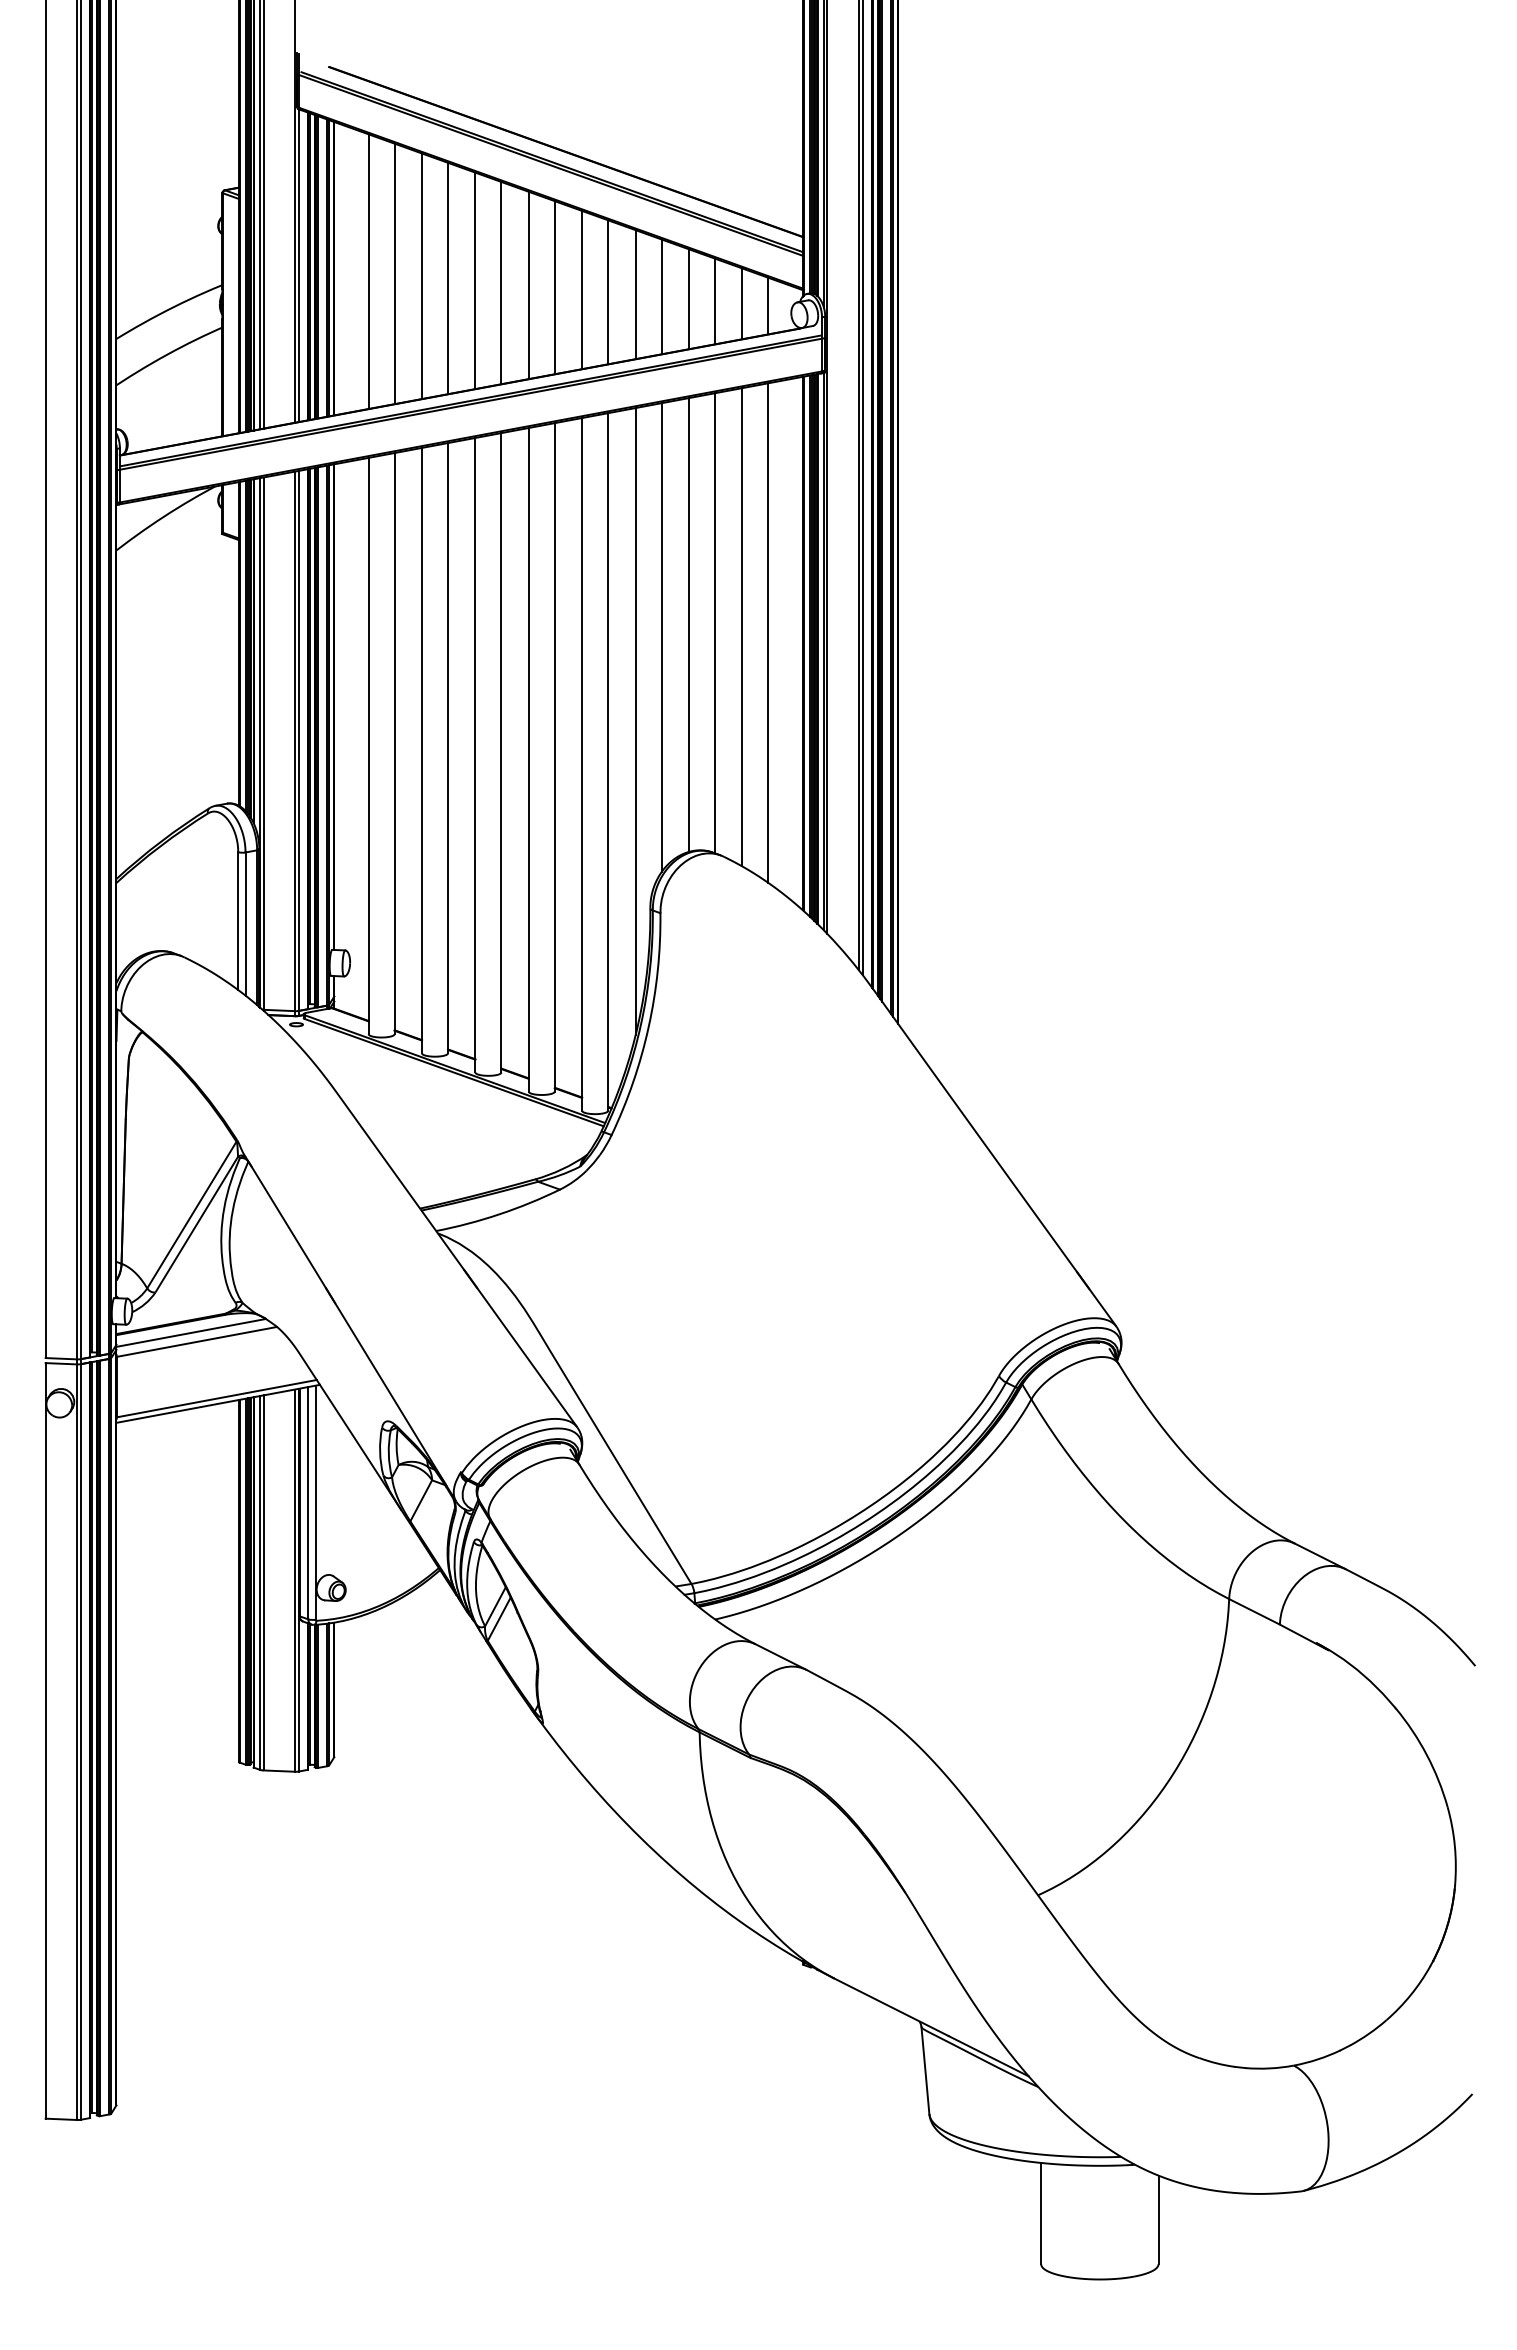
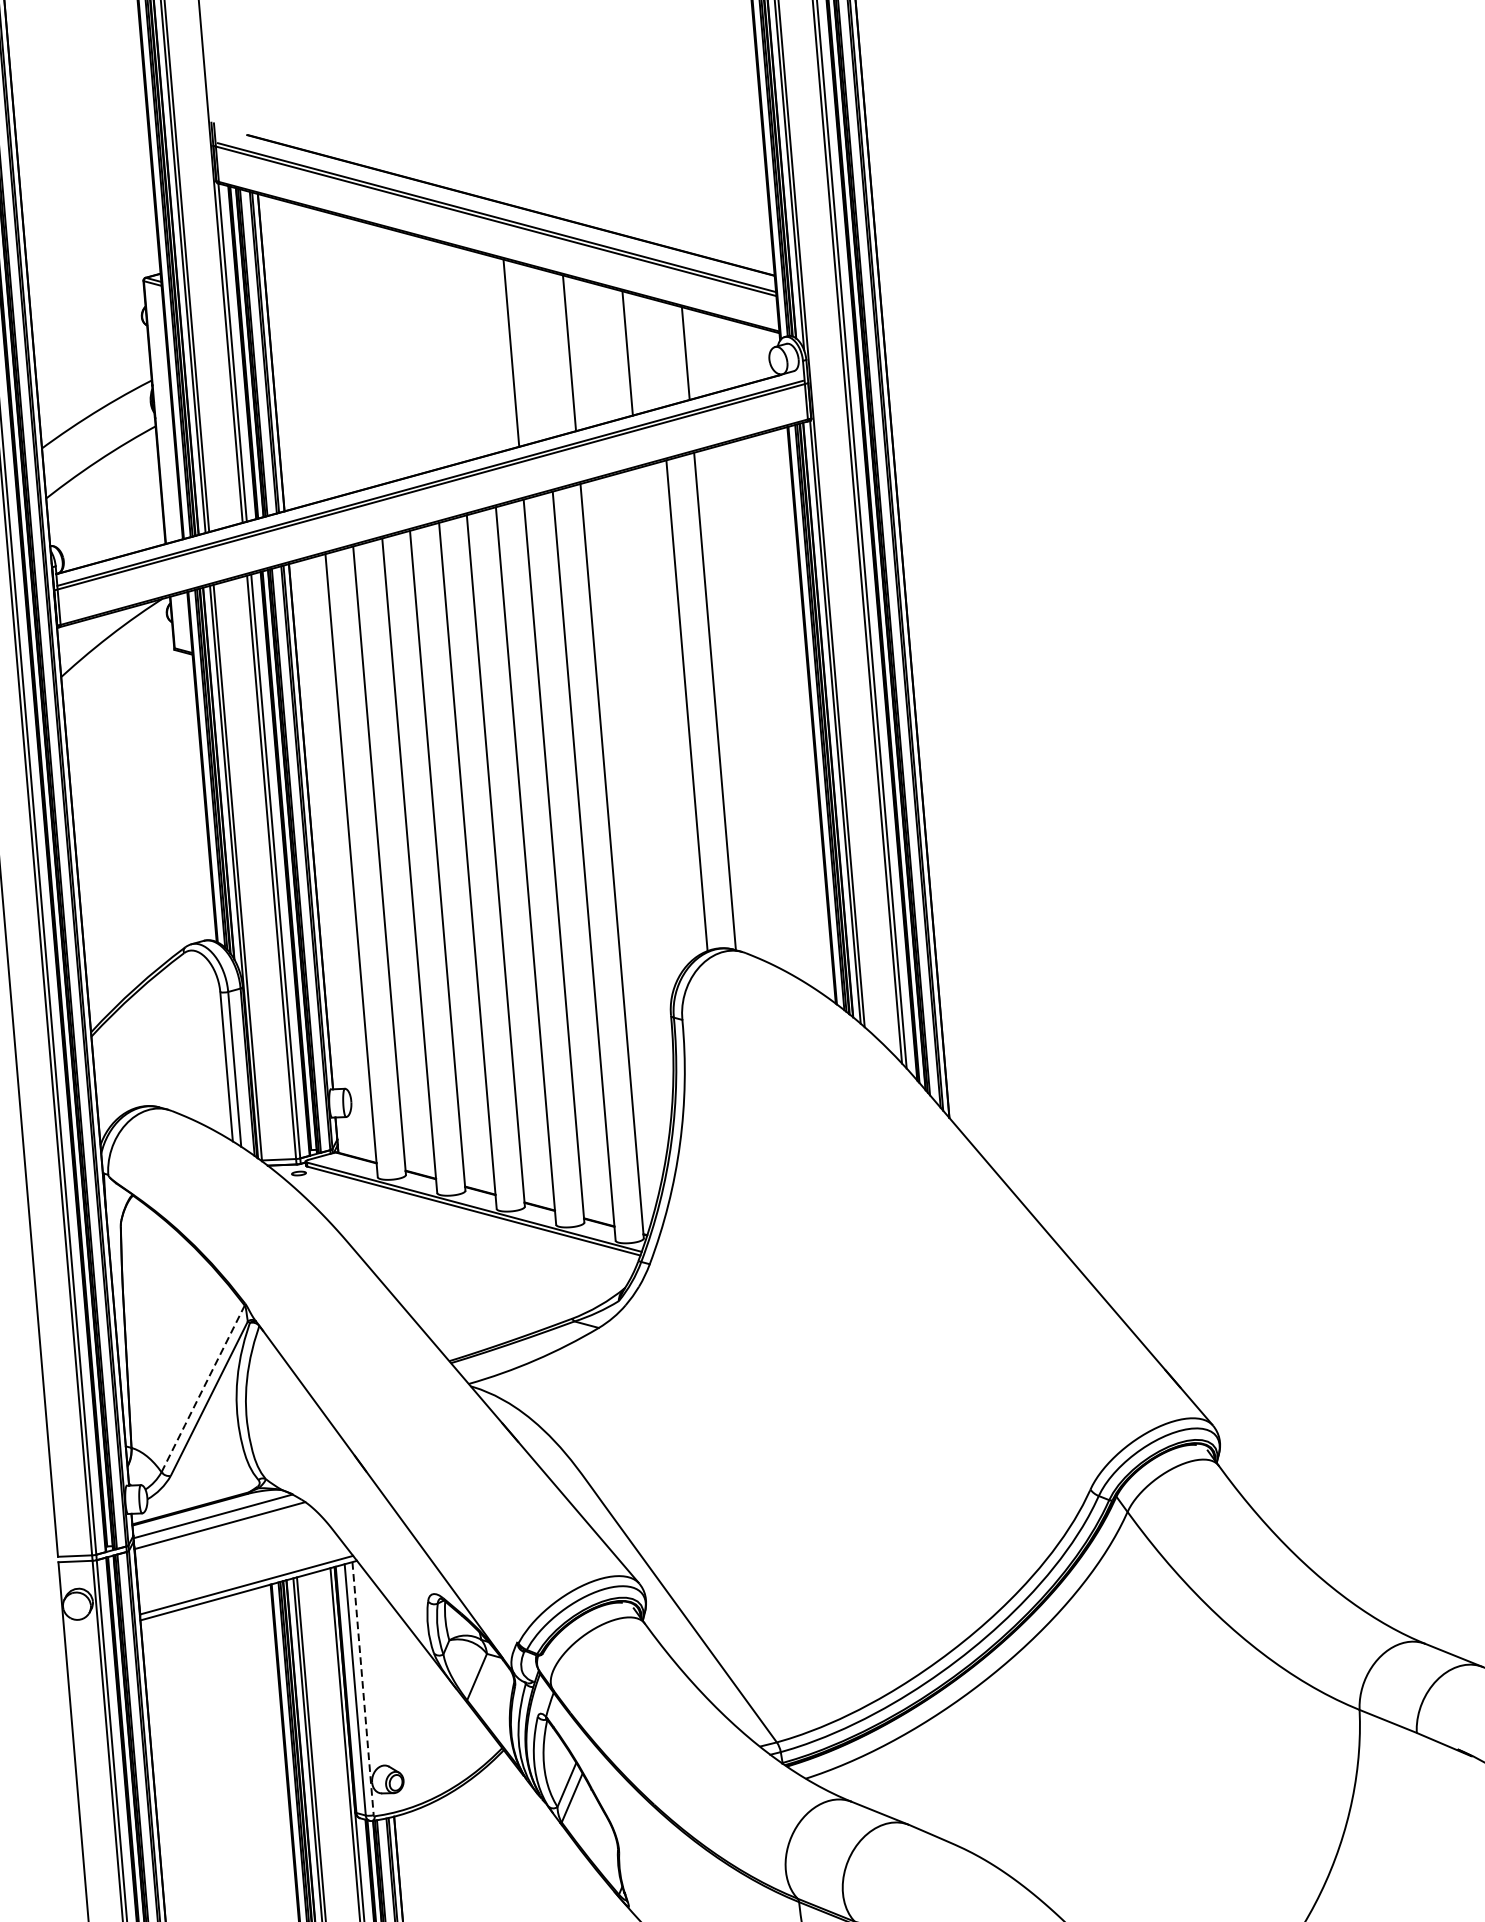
line: (368, 271) -> (308, 352), removed
line: (394, 273) -> (336, 352), removed
line: (421, 276) -> (366, 353), removed
line: (448, 278) -> (395, 352), removed
line: (475, 280) -> (424, 352), removed
line: (501, 283) -> (453, 353), removed
line: (528, 285) -> (482, 353), removed
line: (582, 289) -> (541, 352), removed
line: (635, 294) -> (599, 353), removed
line: (688, 299) -> (656, 353), removed
line: (742, 303) -> (715, 353), removed
line: (768, 305) -> (744, 353), removed
line: (742, 627) -> (745, 703), removed
line: (768, 632) -> (773, 706), removed
line: (661, 637) -> (658, 721), removed
line: (635, 721) -> (638, 814), removed
line: (191, 1215) -> (202, 1389), solid -> dashed
line: (315, 1503) -> (362, 1689), solid -> dashed

